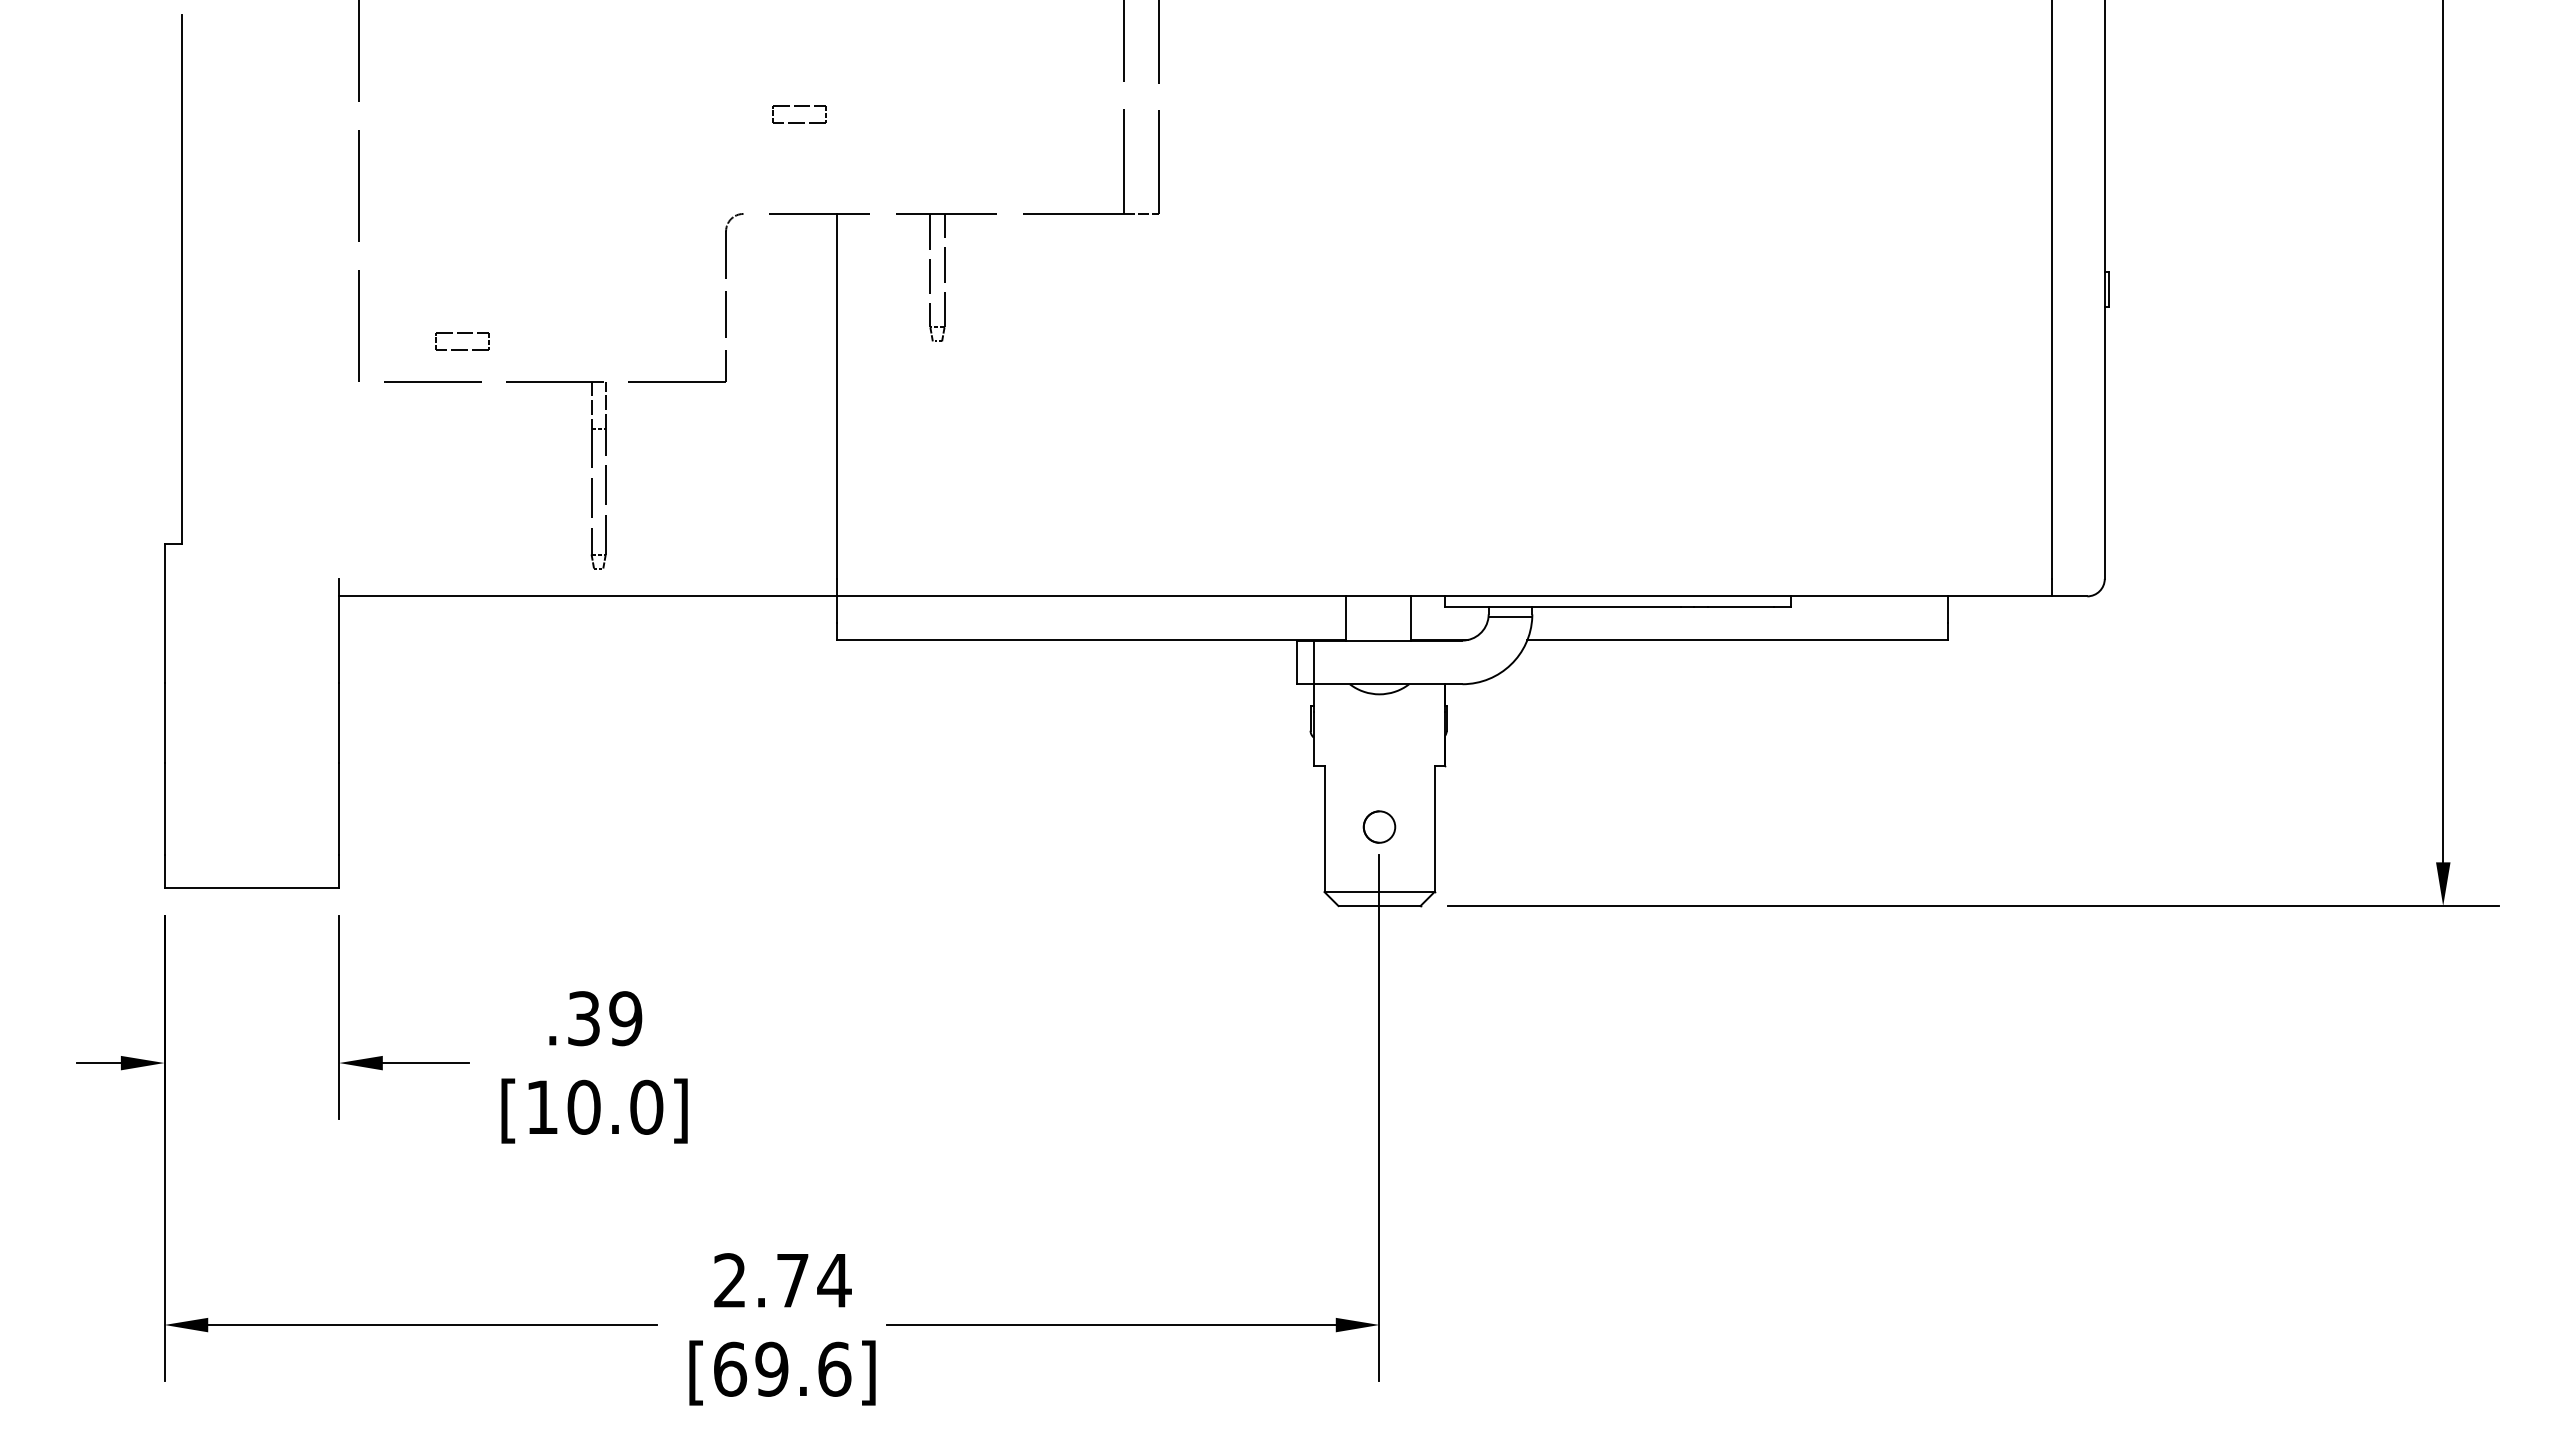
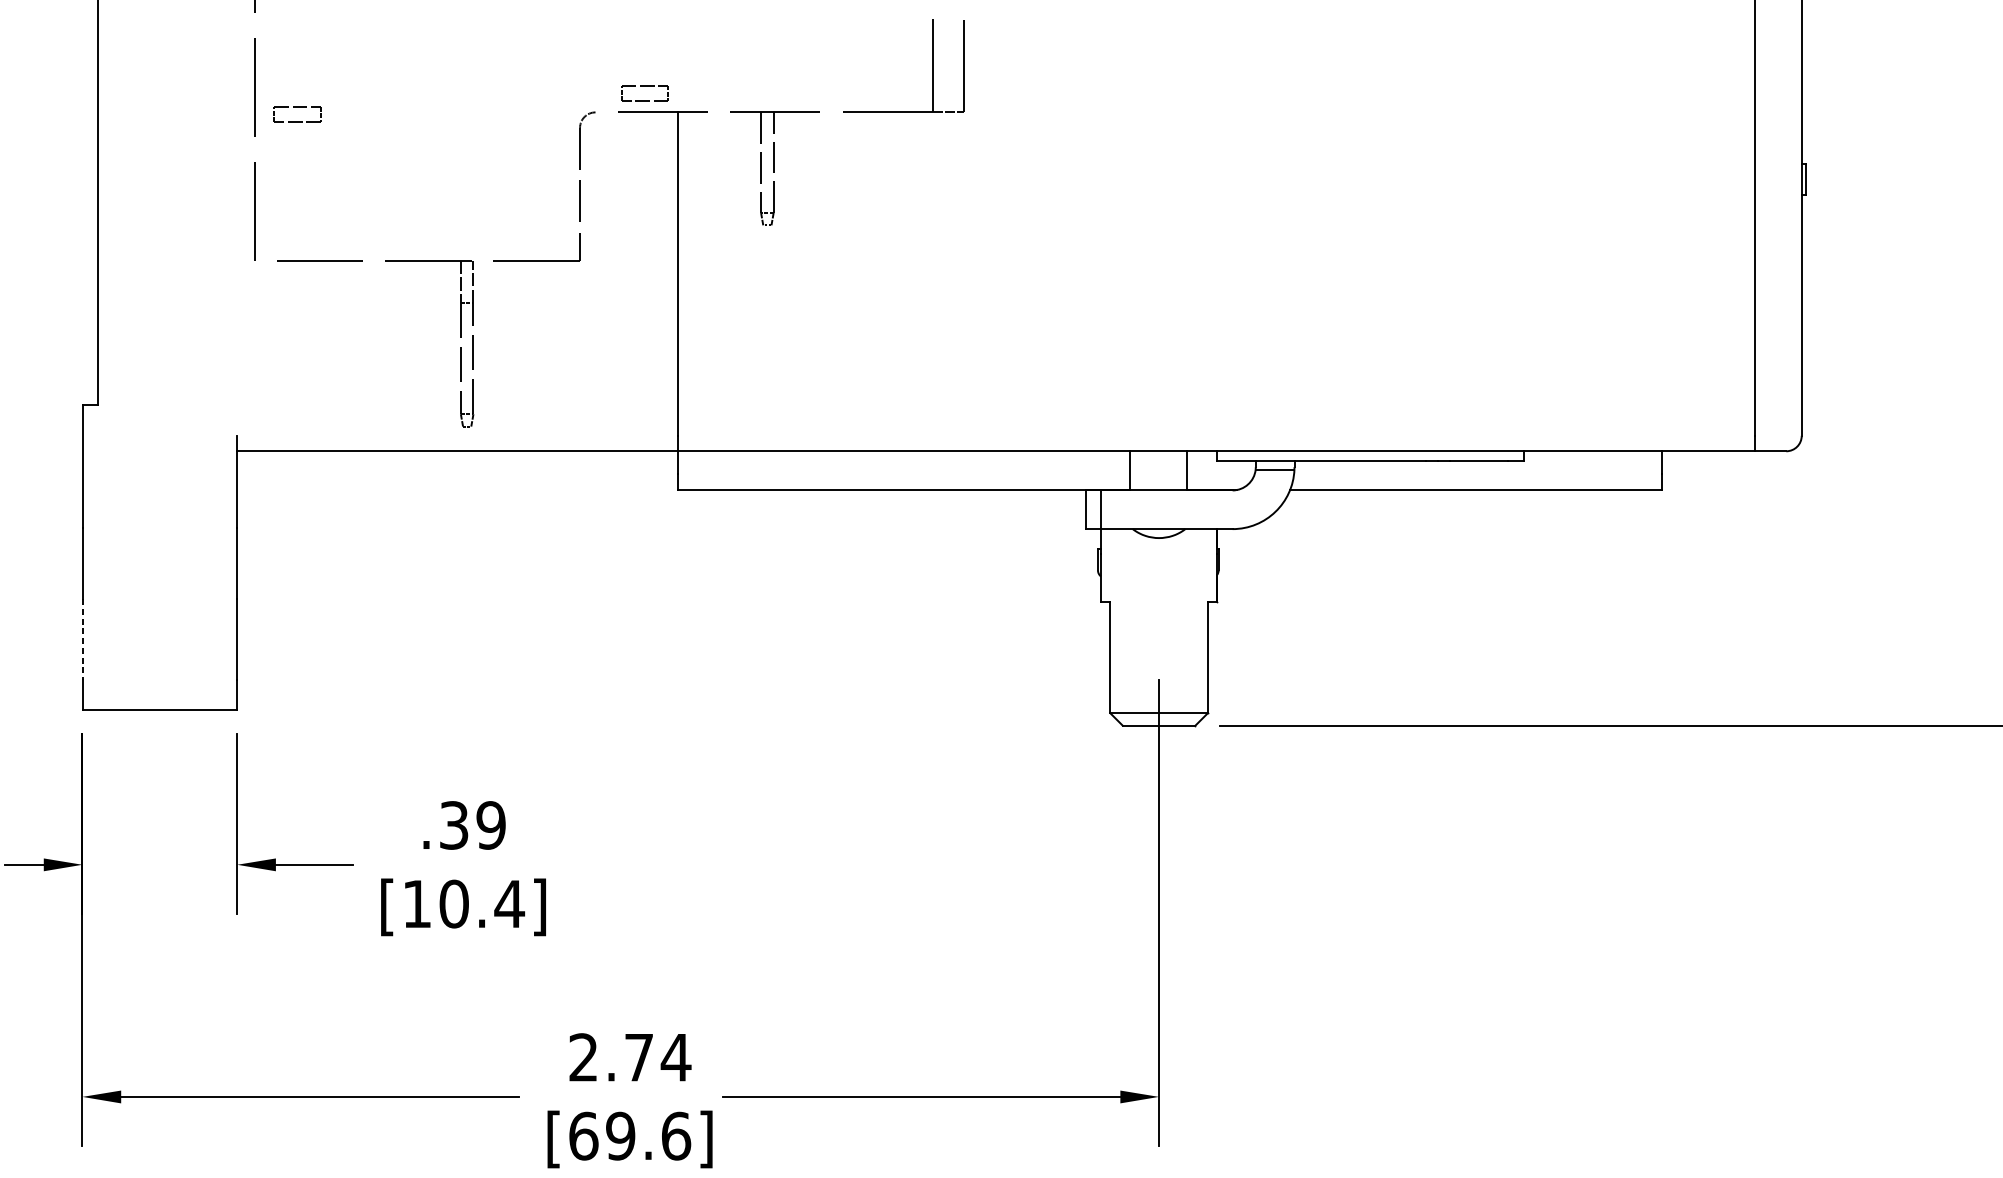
part: (799, 106) -> (645, 86), moved
part: (462, 333) -> (297, 107), moved
line: (164, 808) -> (82, 639), solid -> dashed
part: (1379, 826) -> (1159, 655), removed
text: (646, 1106) -> (509, 903), [10.0] -> [10.4]

